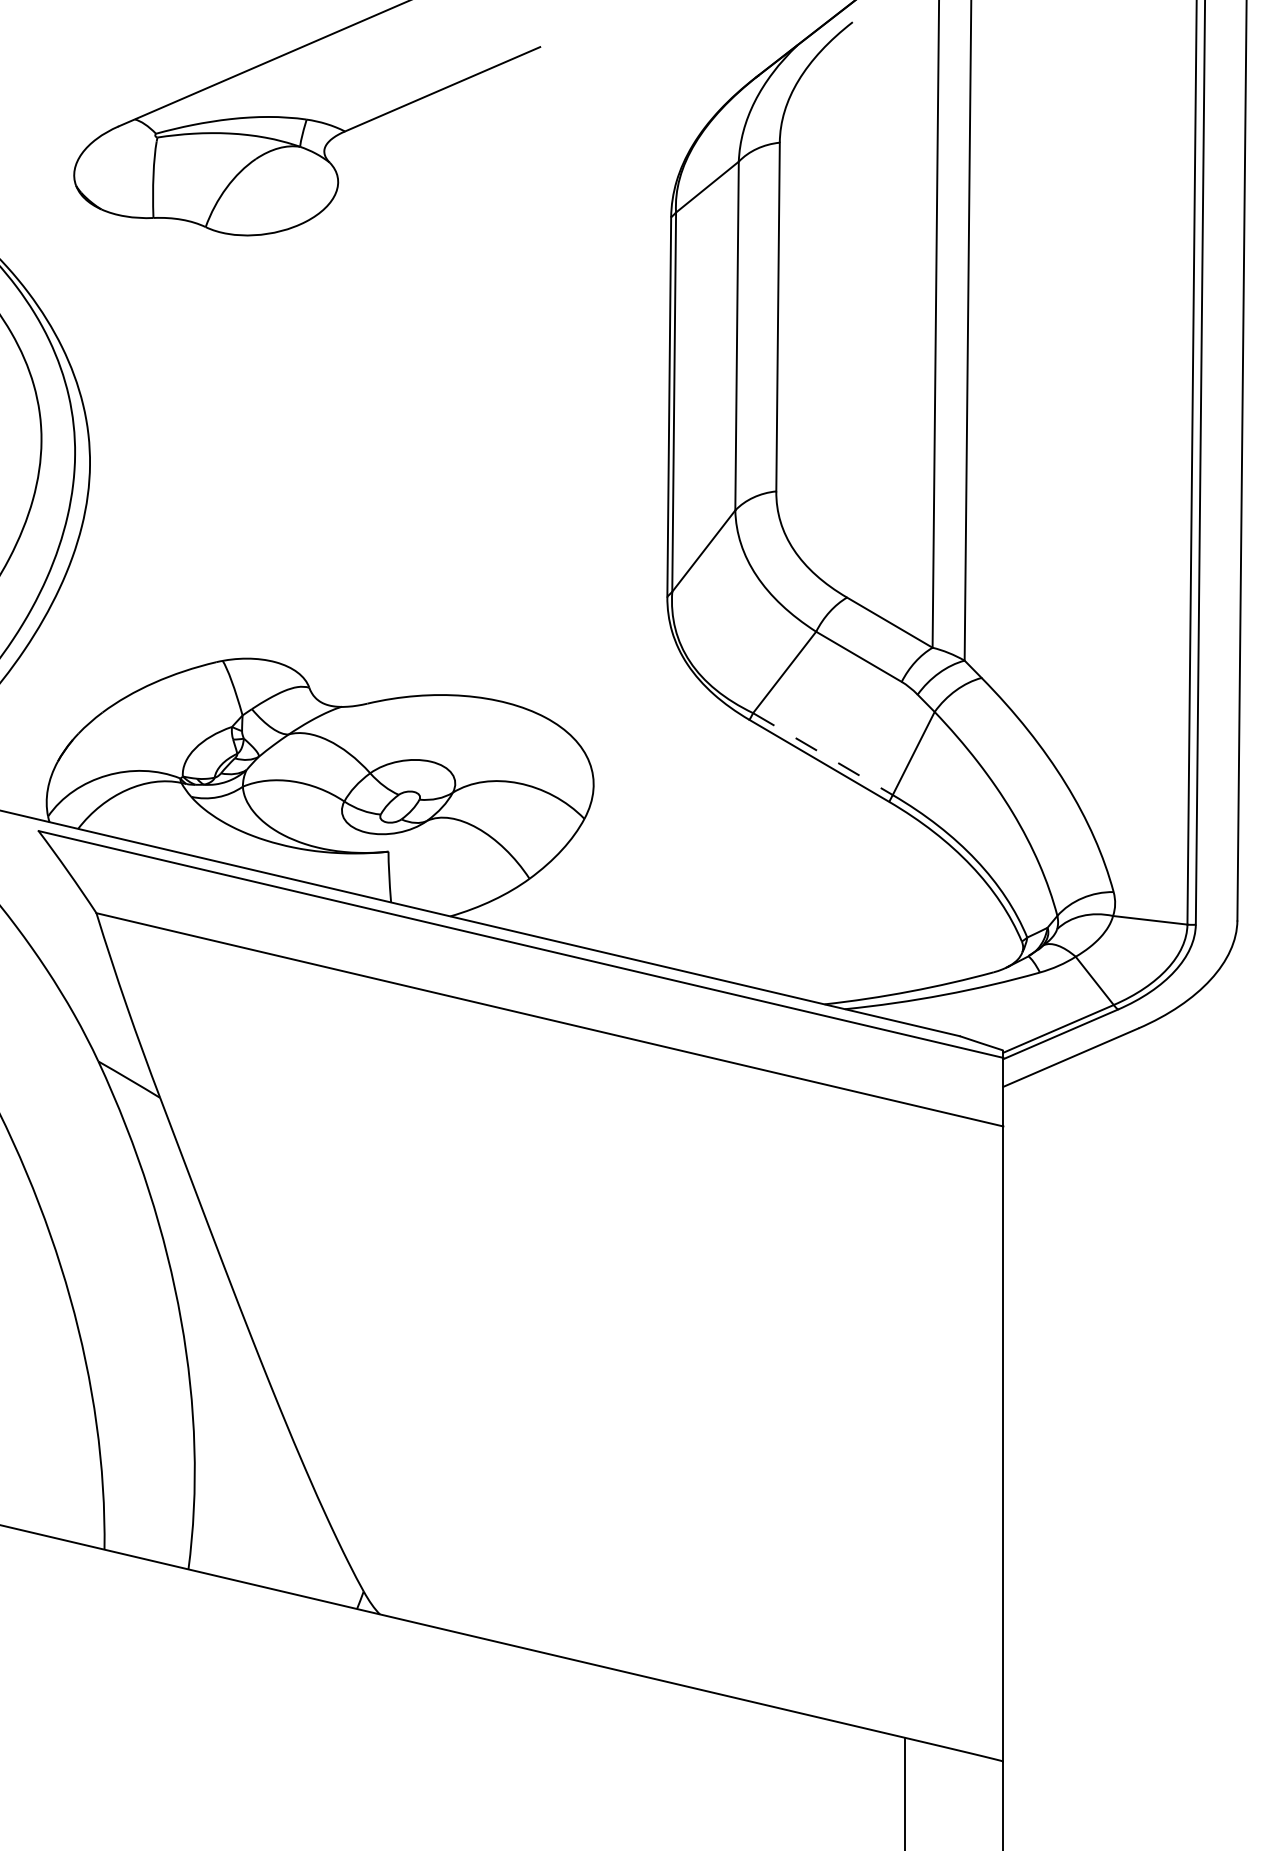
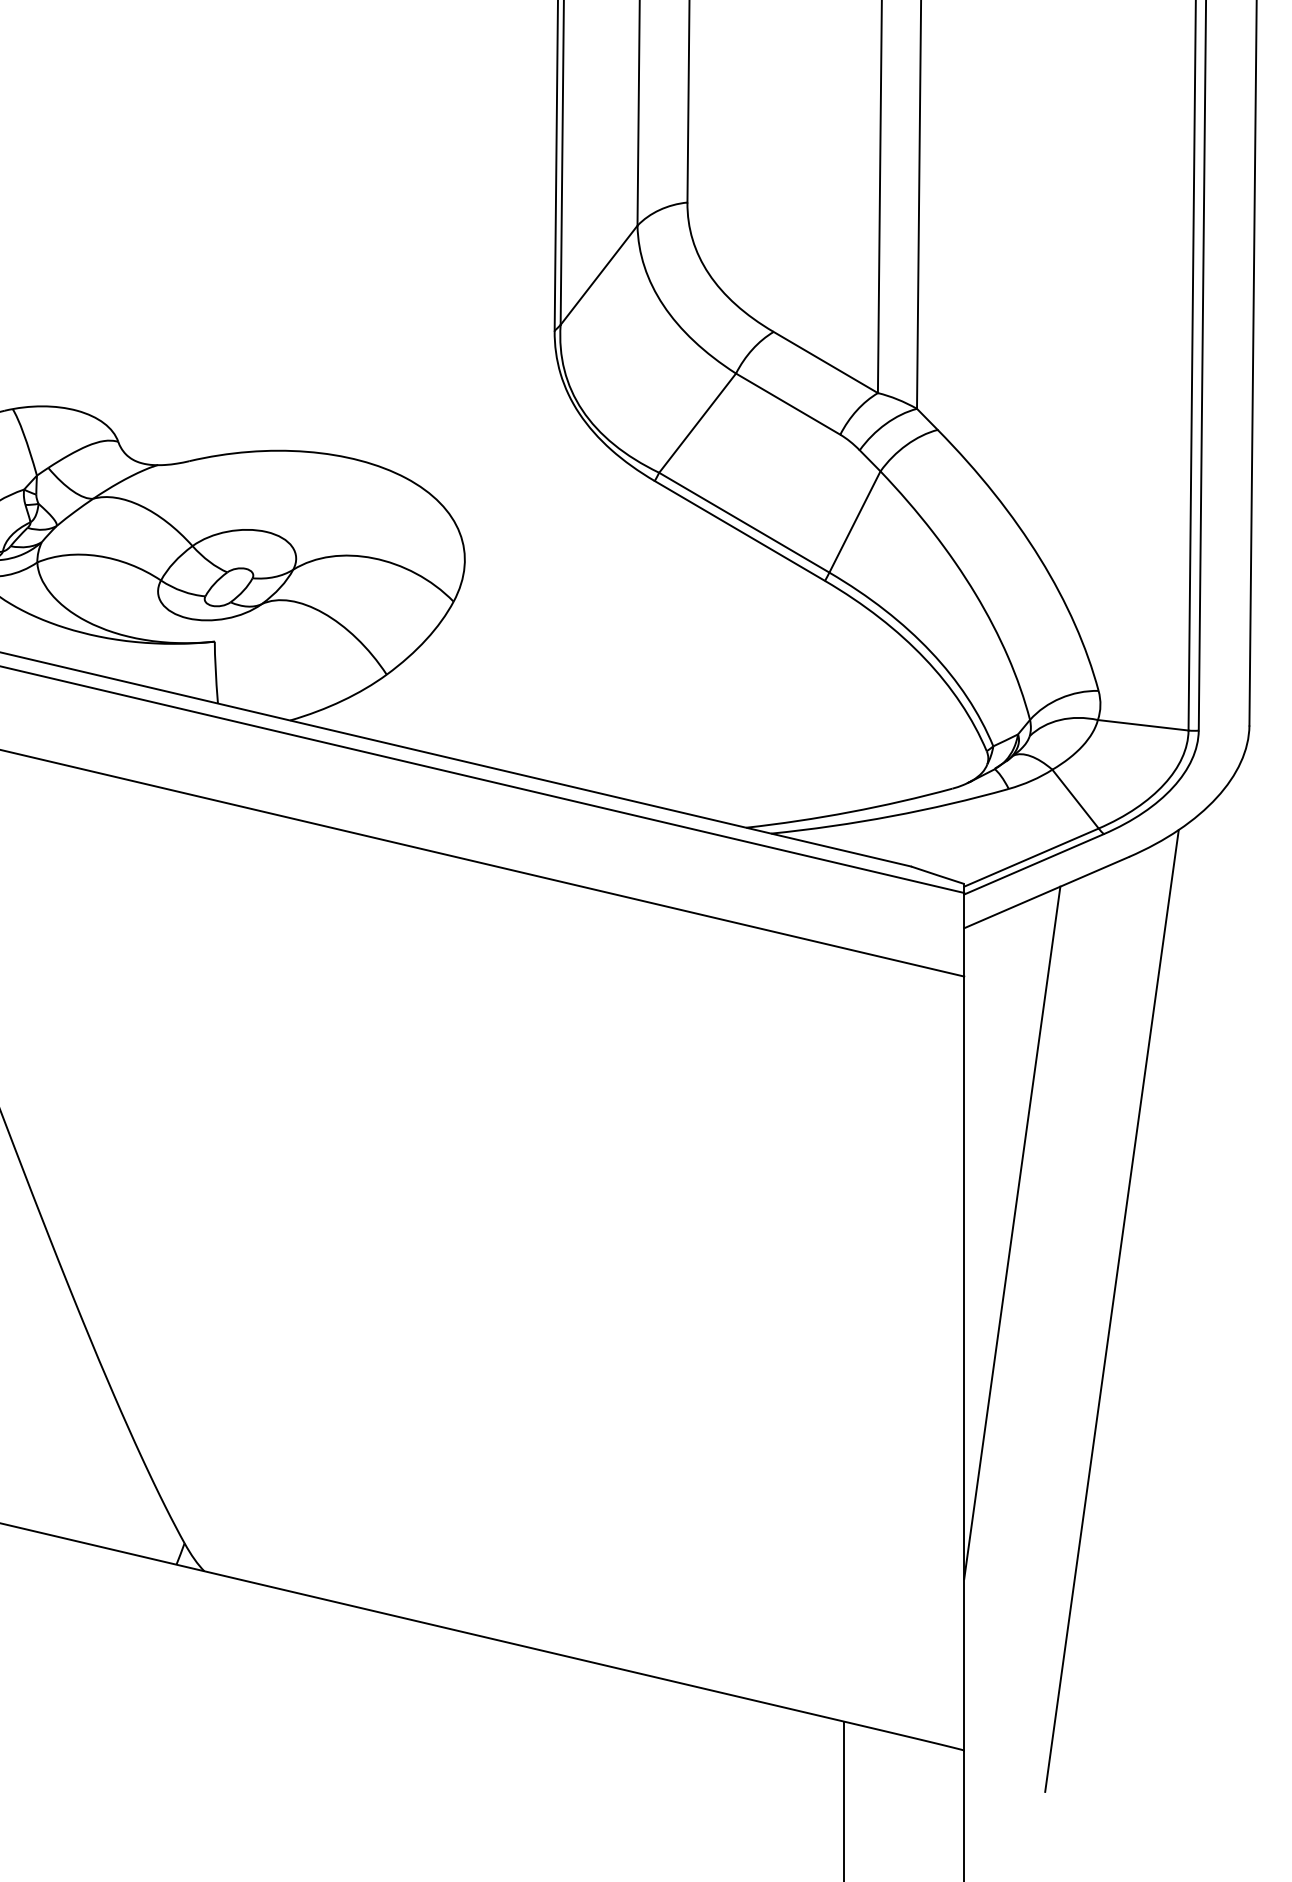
line: (822, 754) -> (743, 523), dashed -> solid
line: (1042, 1336) -> (1011, 1232), added
line: (1124, 1400) -> (1111, 1310), added

